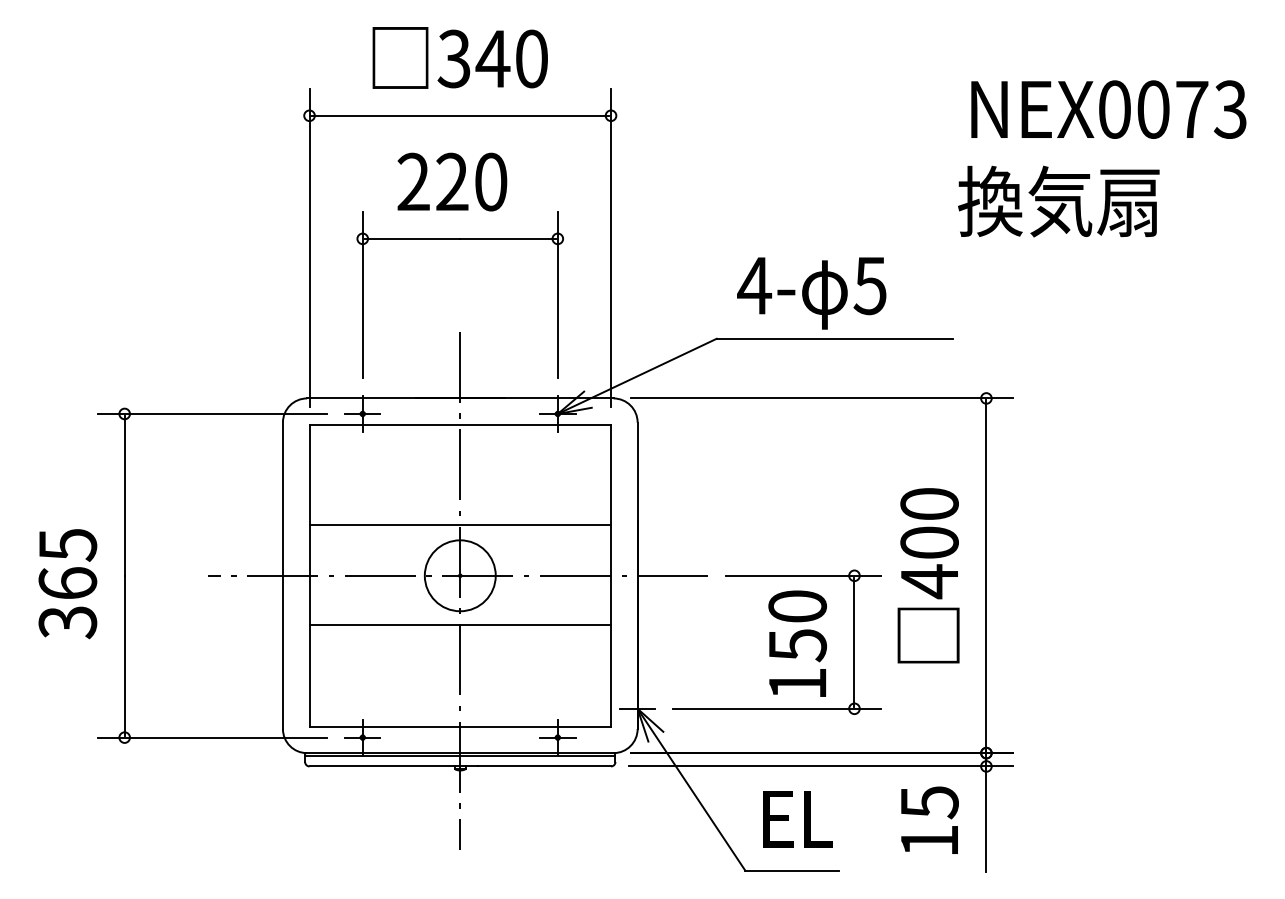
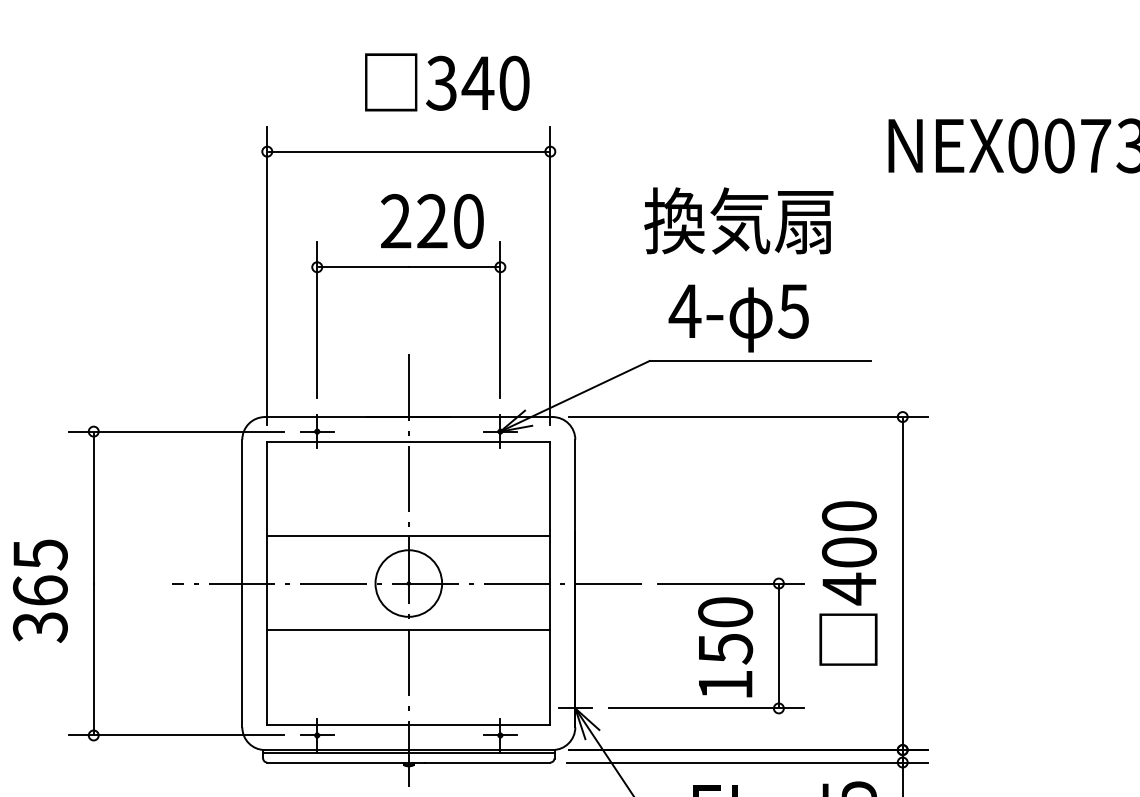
text: (459, 57) -> (446, 81), moved
text: (452, 181) -> (432, 220), moved
text: (1058, 201) -> (738, 220), moved

